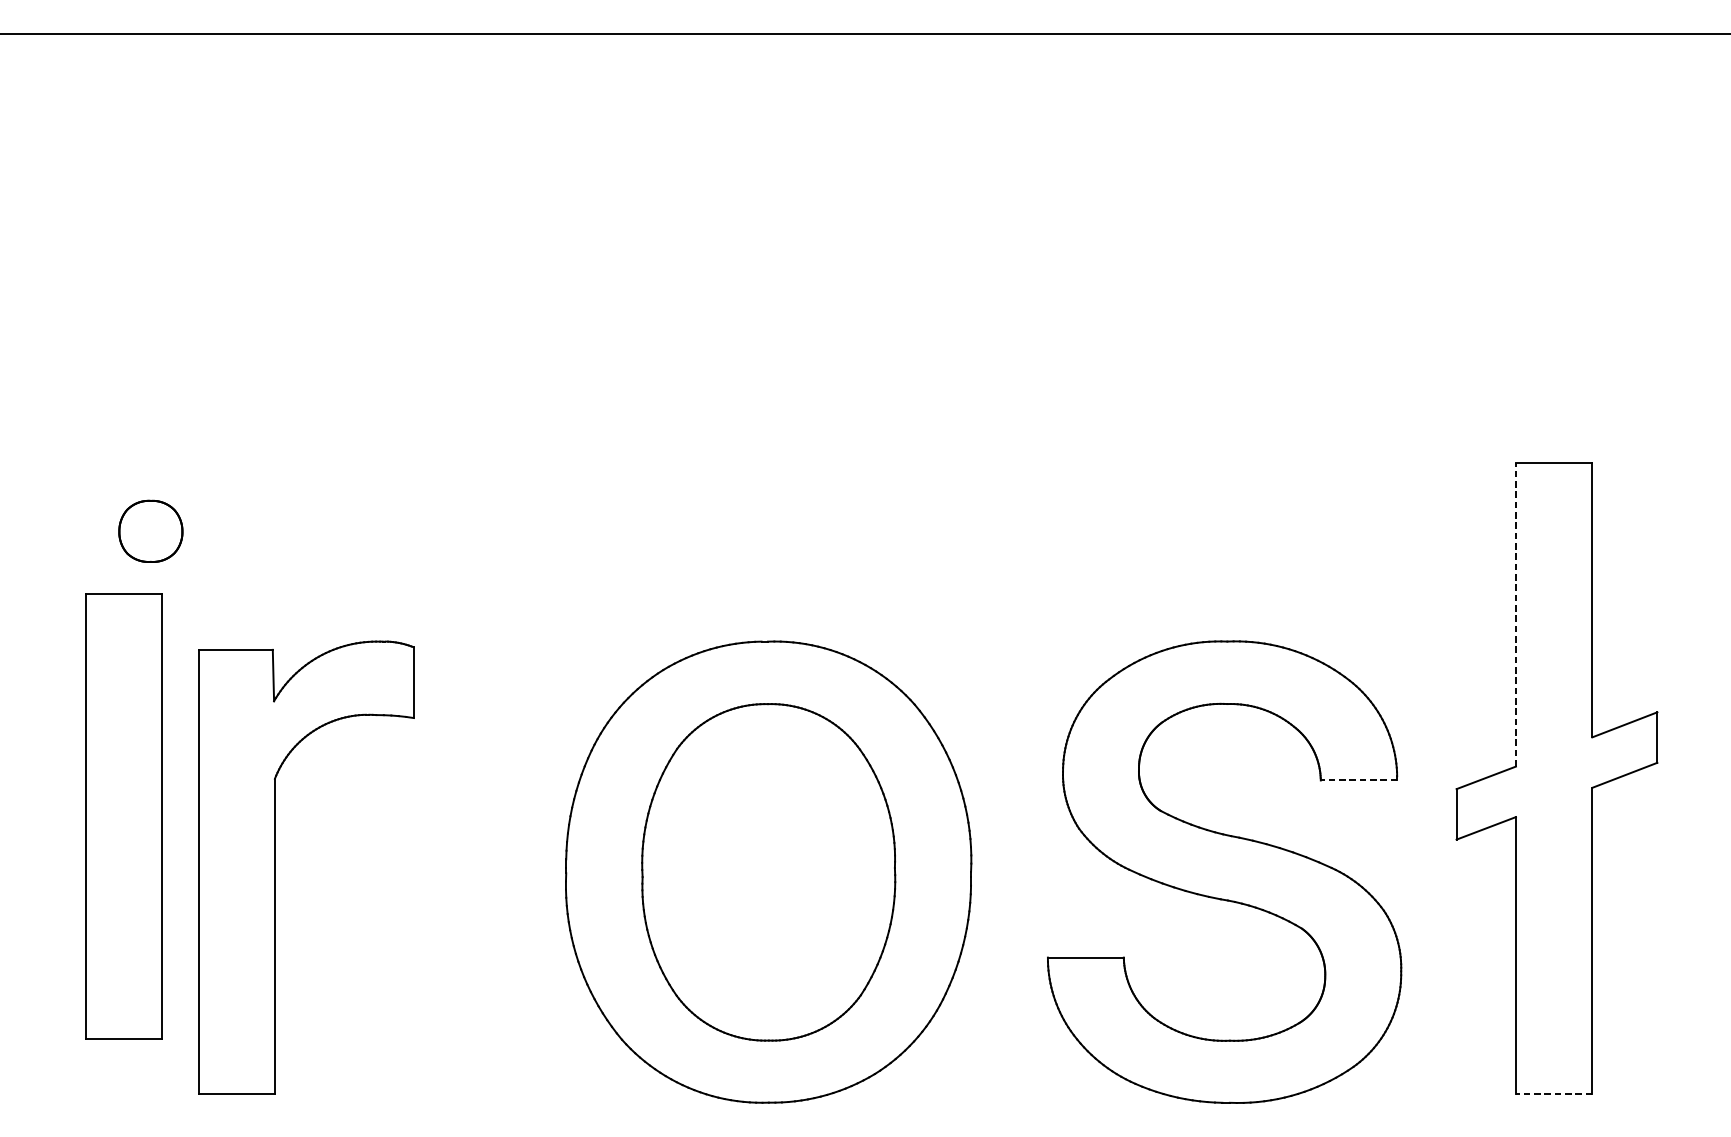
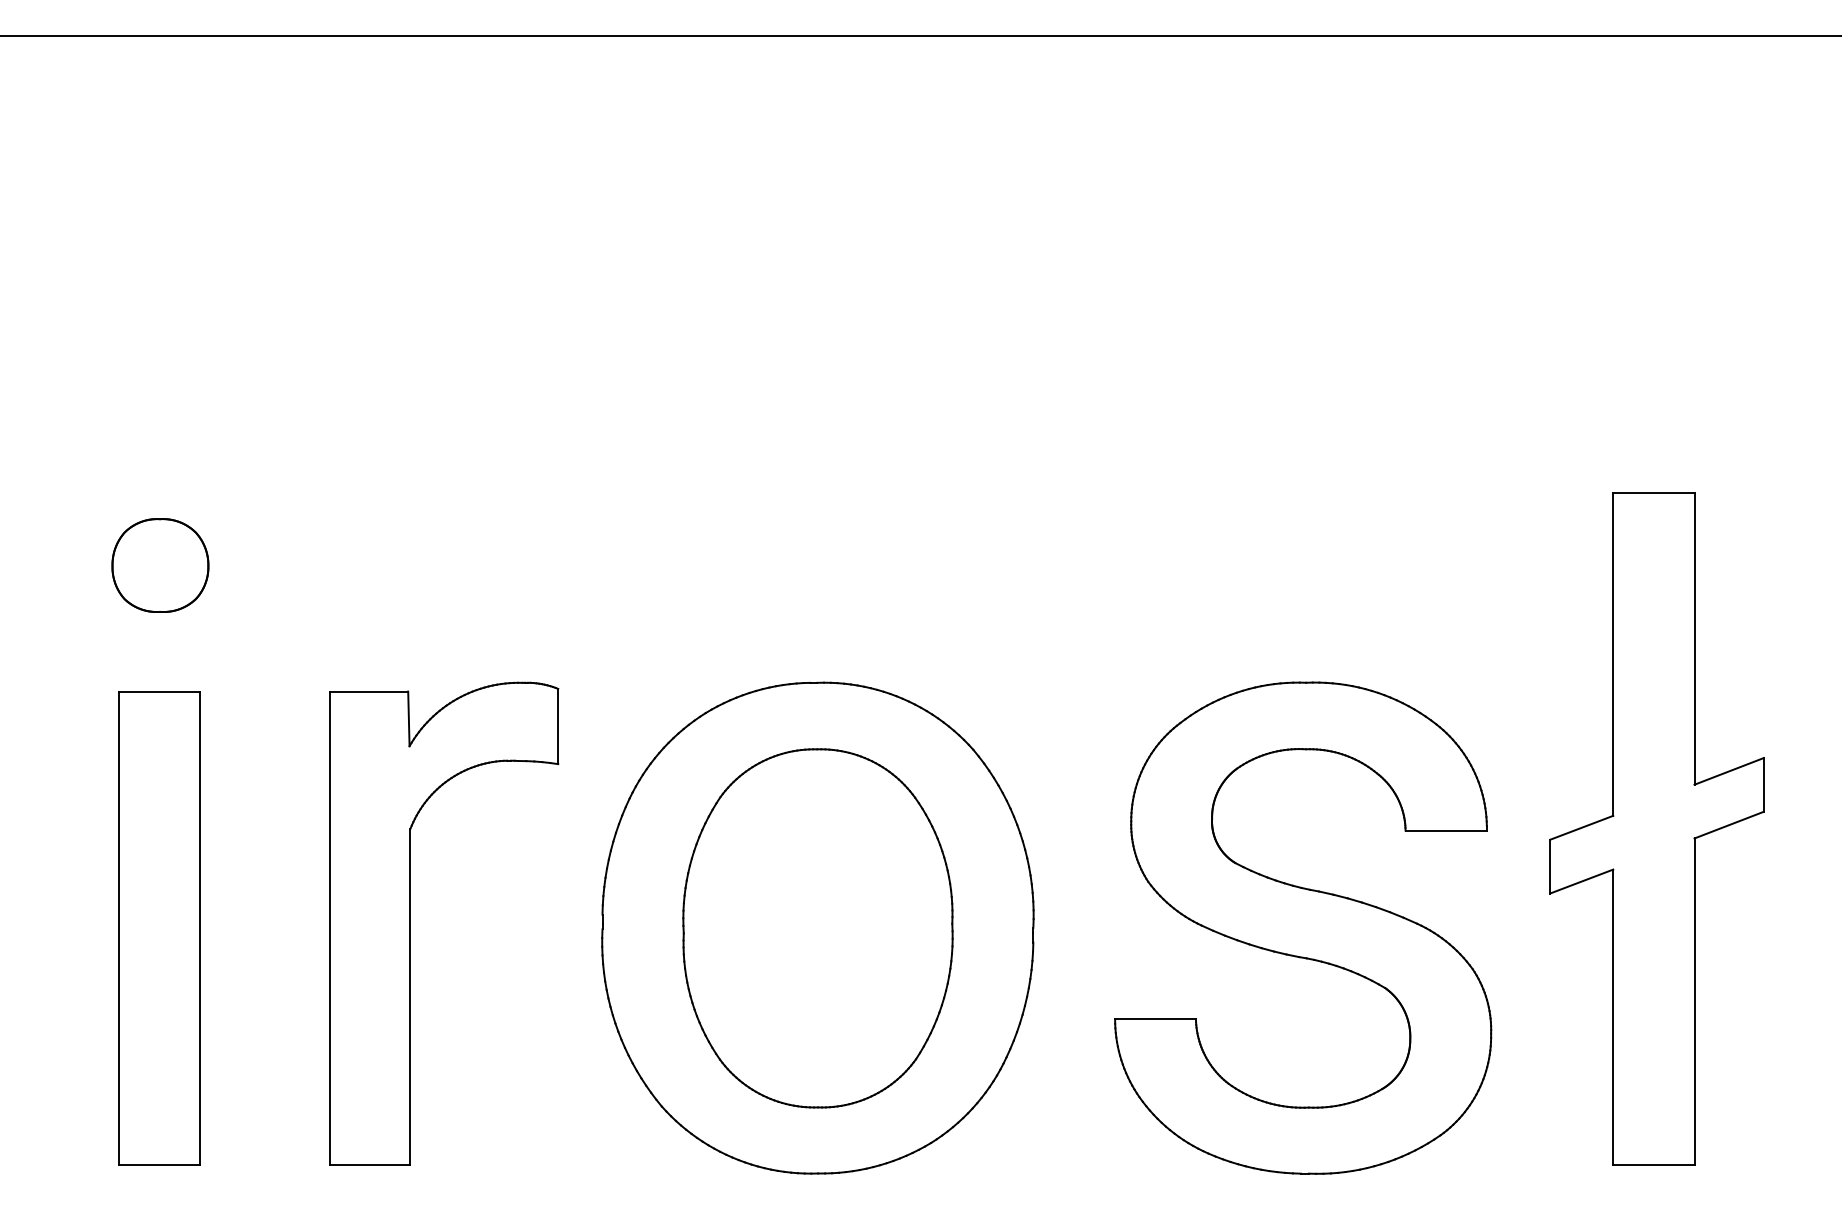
part: (150, 531) -> (160, 565), size x1.43
line: (1516, 614) -> (1613, 653), dashed -> solid
line: (1359, 780) -> (1446, 830), dashed -> solid
part: (123, 817) -> (159, 928), moved
part: (274, 867) -> (410, 923), moved
line: (1553, 1094) -> (1653, 1164), dashed -> solid

